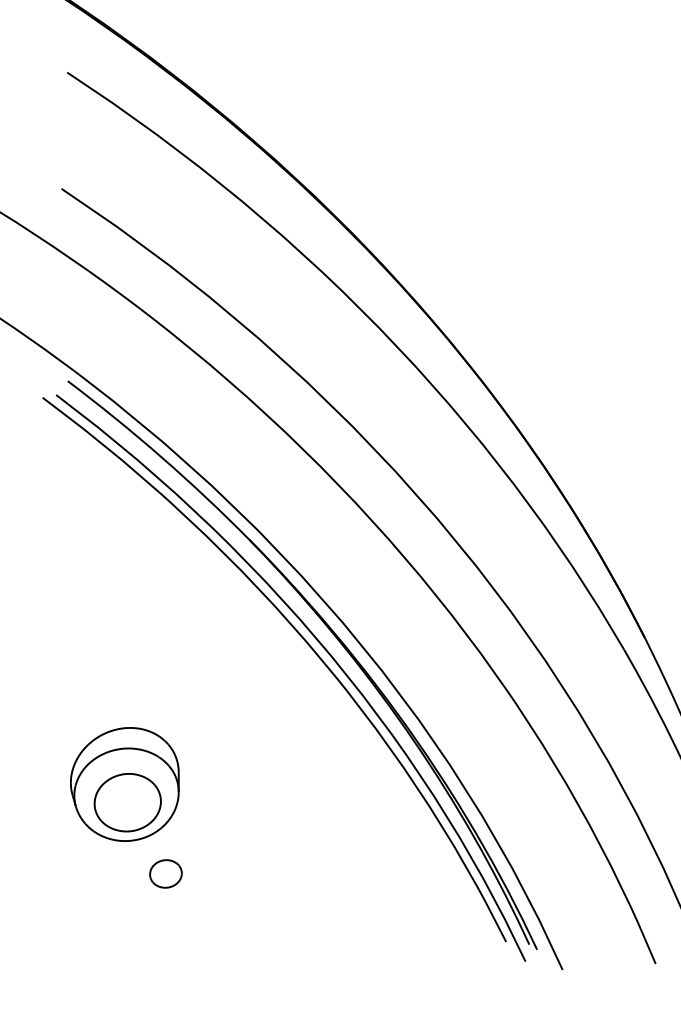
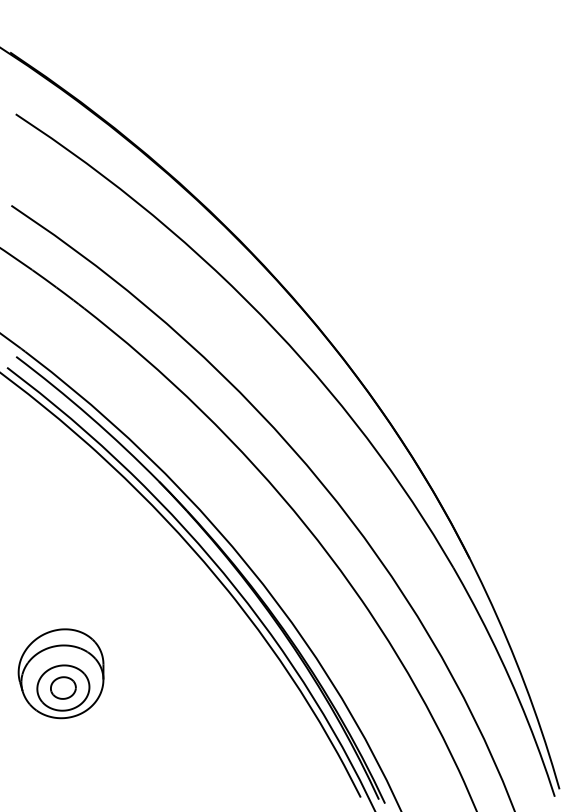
part: (166, 873) -> (63, 687), moved

